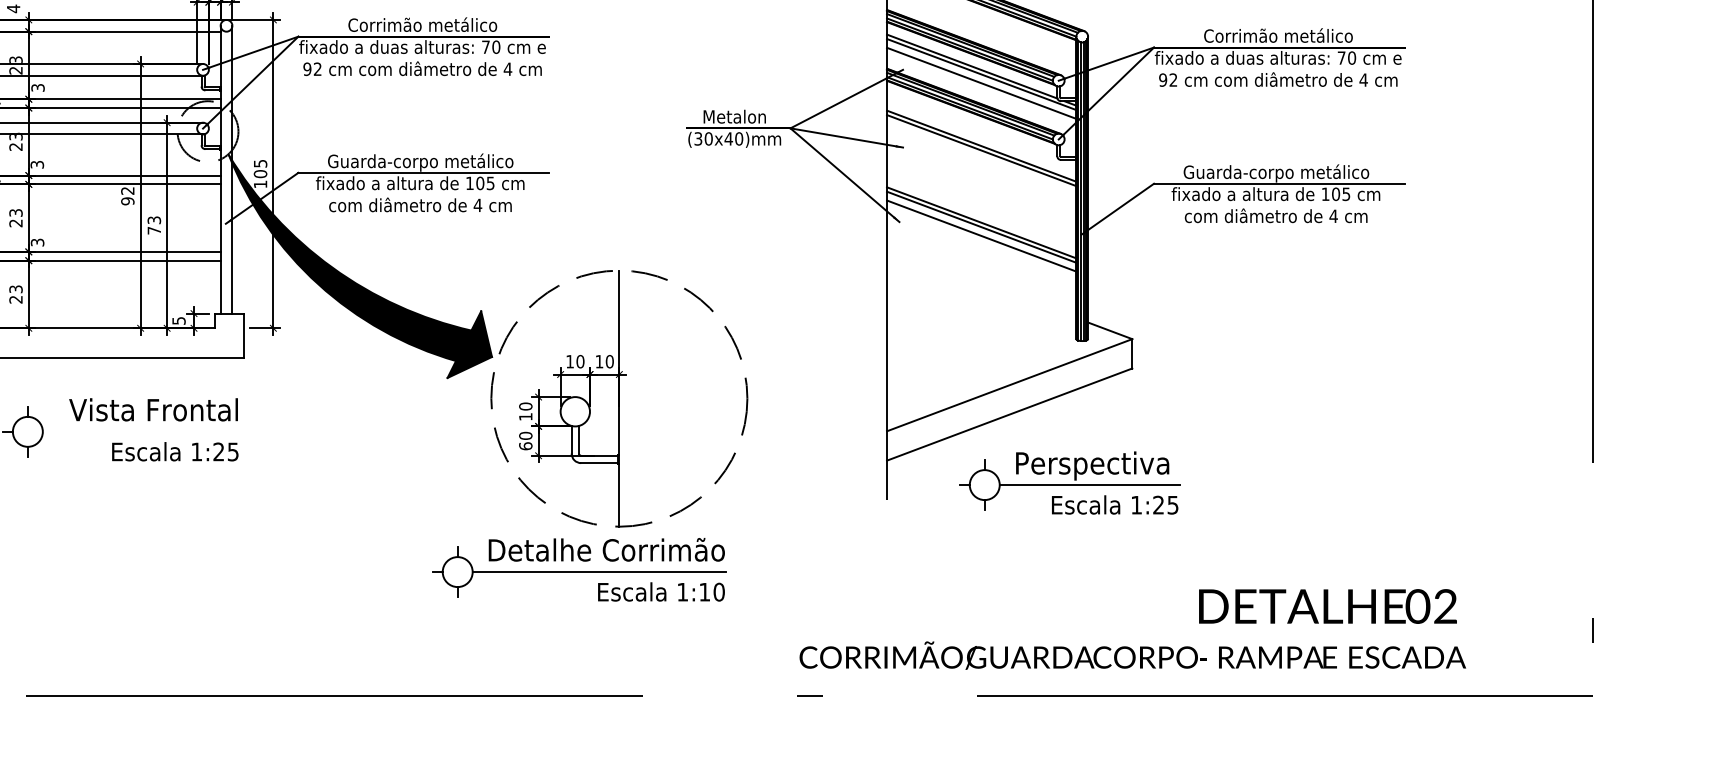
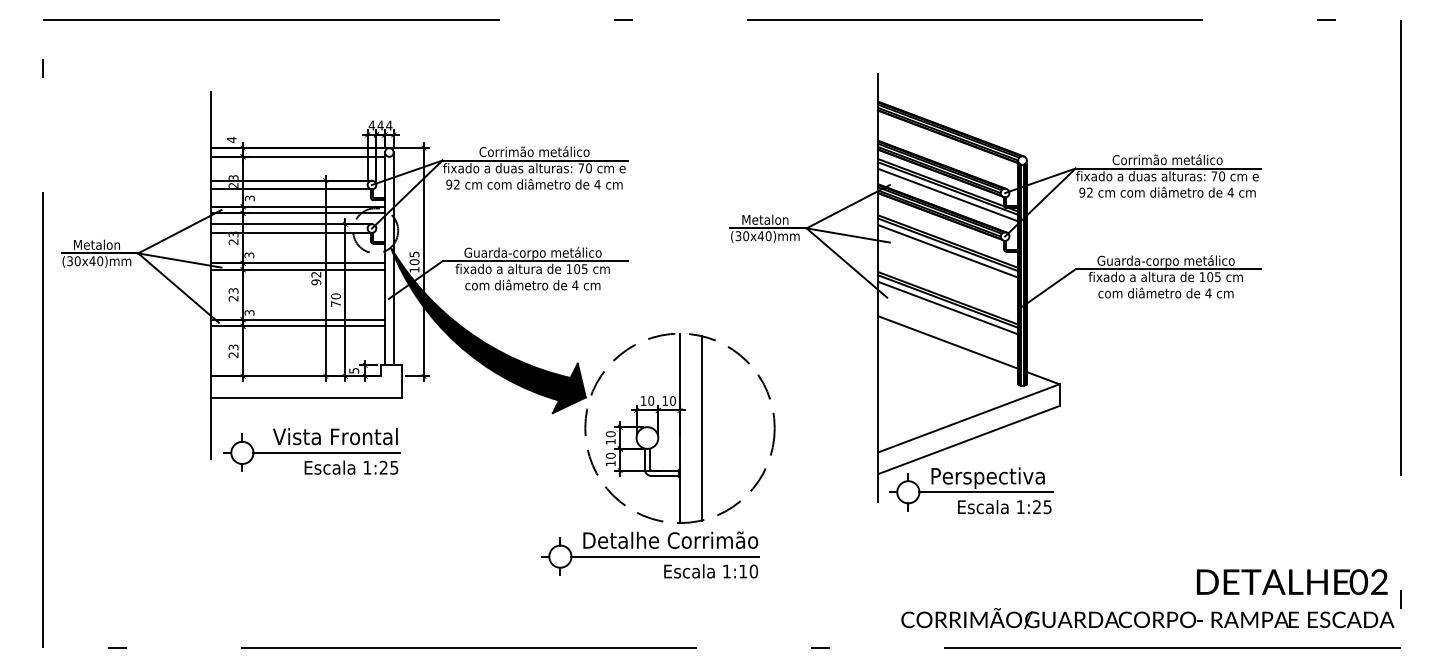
line: (982, 159) -> (948, 251), added
text: (153, 220) -> (335, 296), 73 -> 70
line: (982, 282) -> (948, 342), added
line: (648, 398) -> (701, 428), added
line: (141, 431) -> (326, 452), added
text: (525, 446) -> (610, 463), 60 -> 10
part: (1070, 482) -> (971, 490), moved
text: (1132, 628) -> (1147, 598), moved

